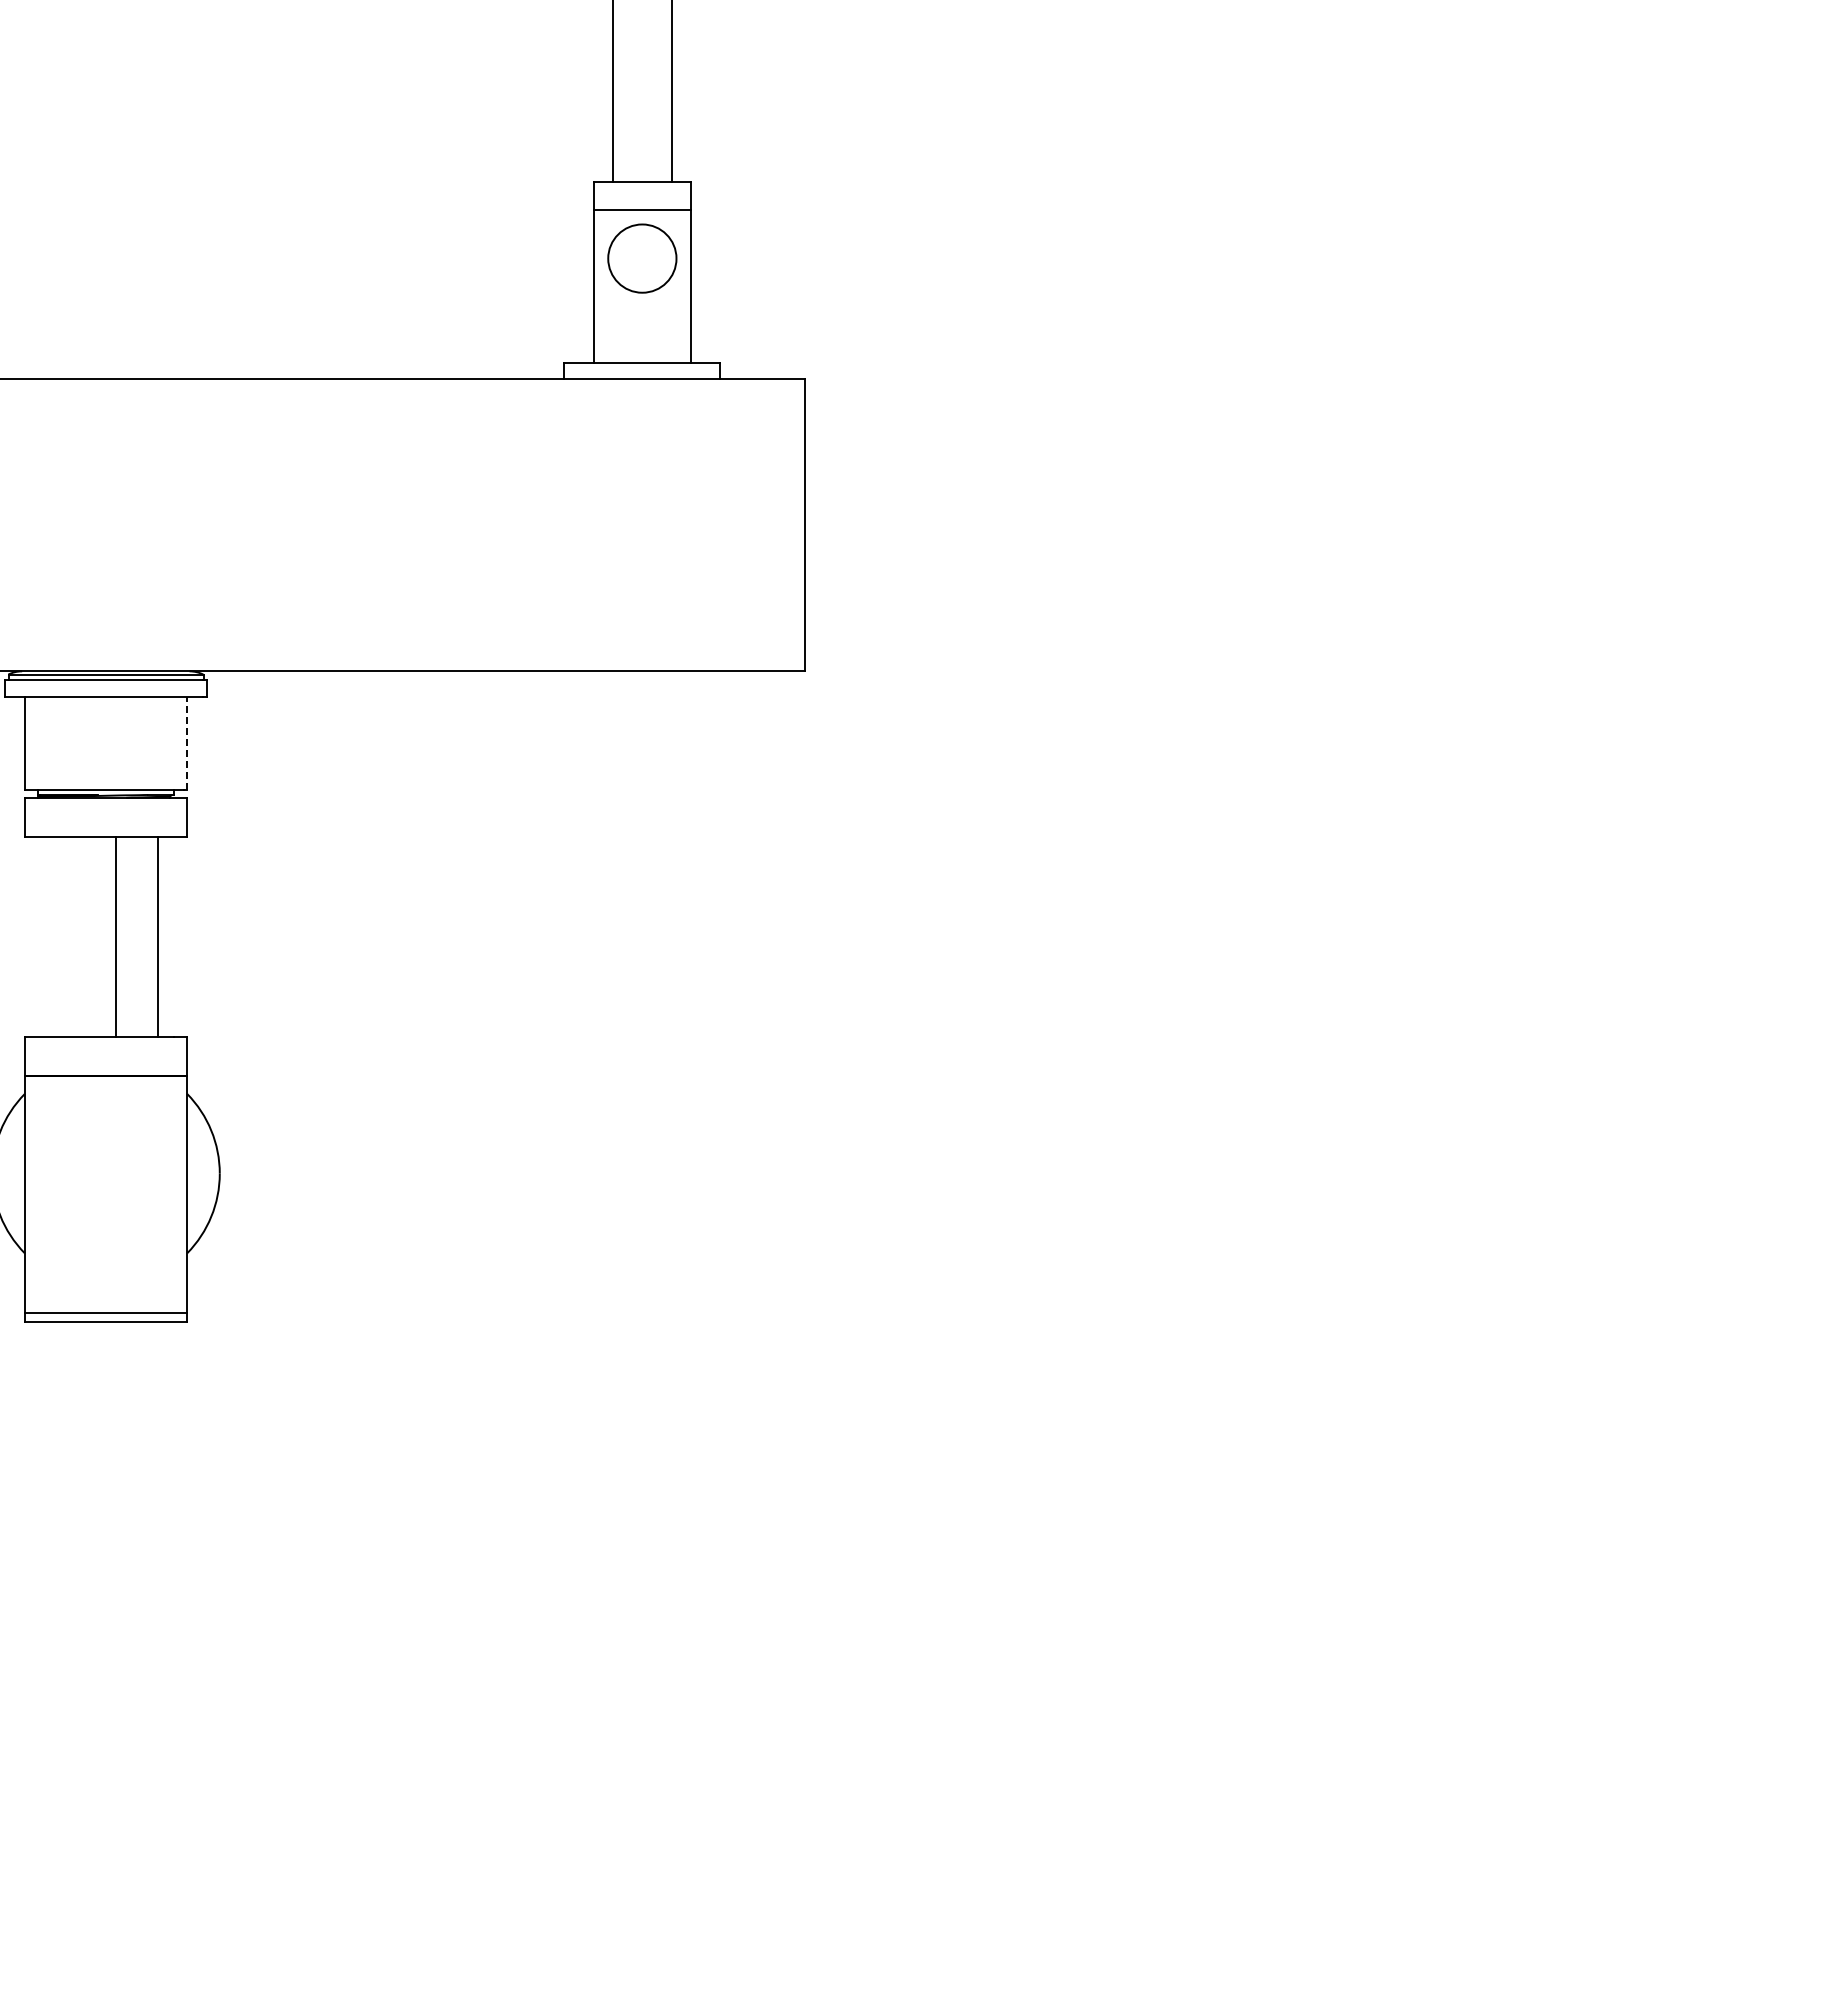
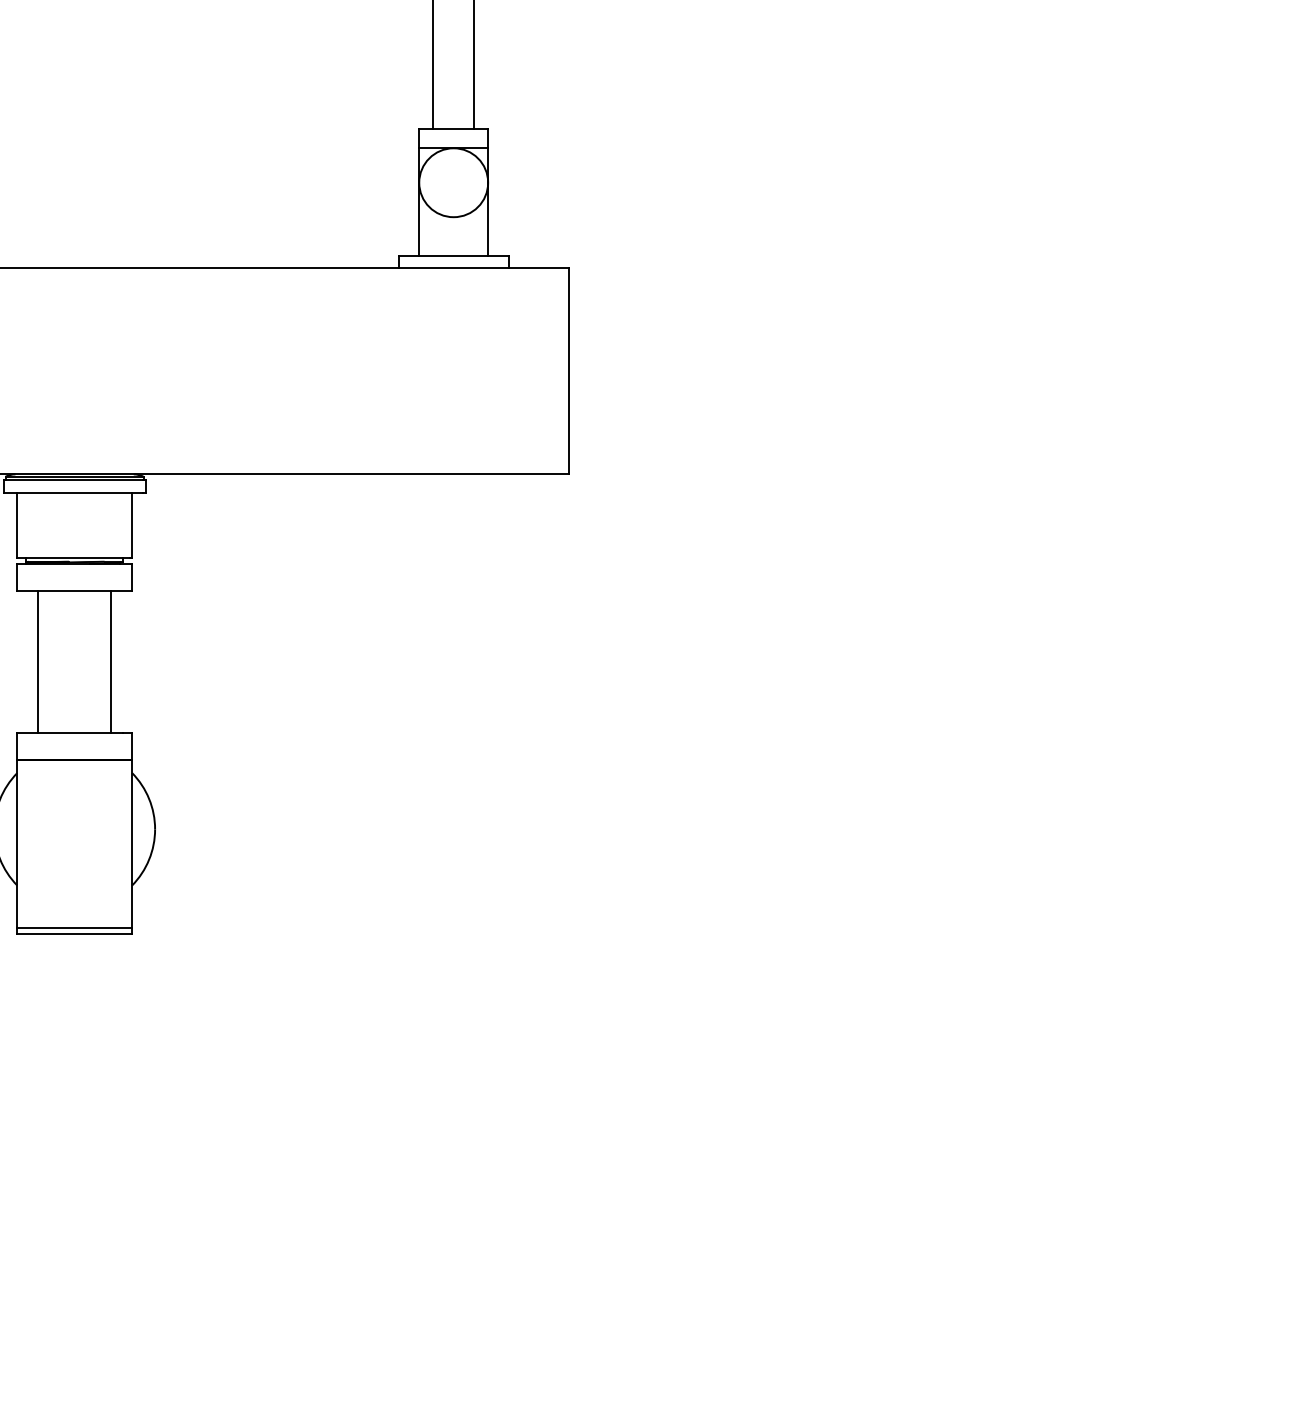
circle: (642, 258) -> (453, 182), size x1.43
line: (187, 743) -> (132, 525), dashed -> solid
line: (116, 936) -> (38, 661), moved

